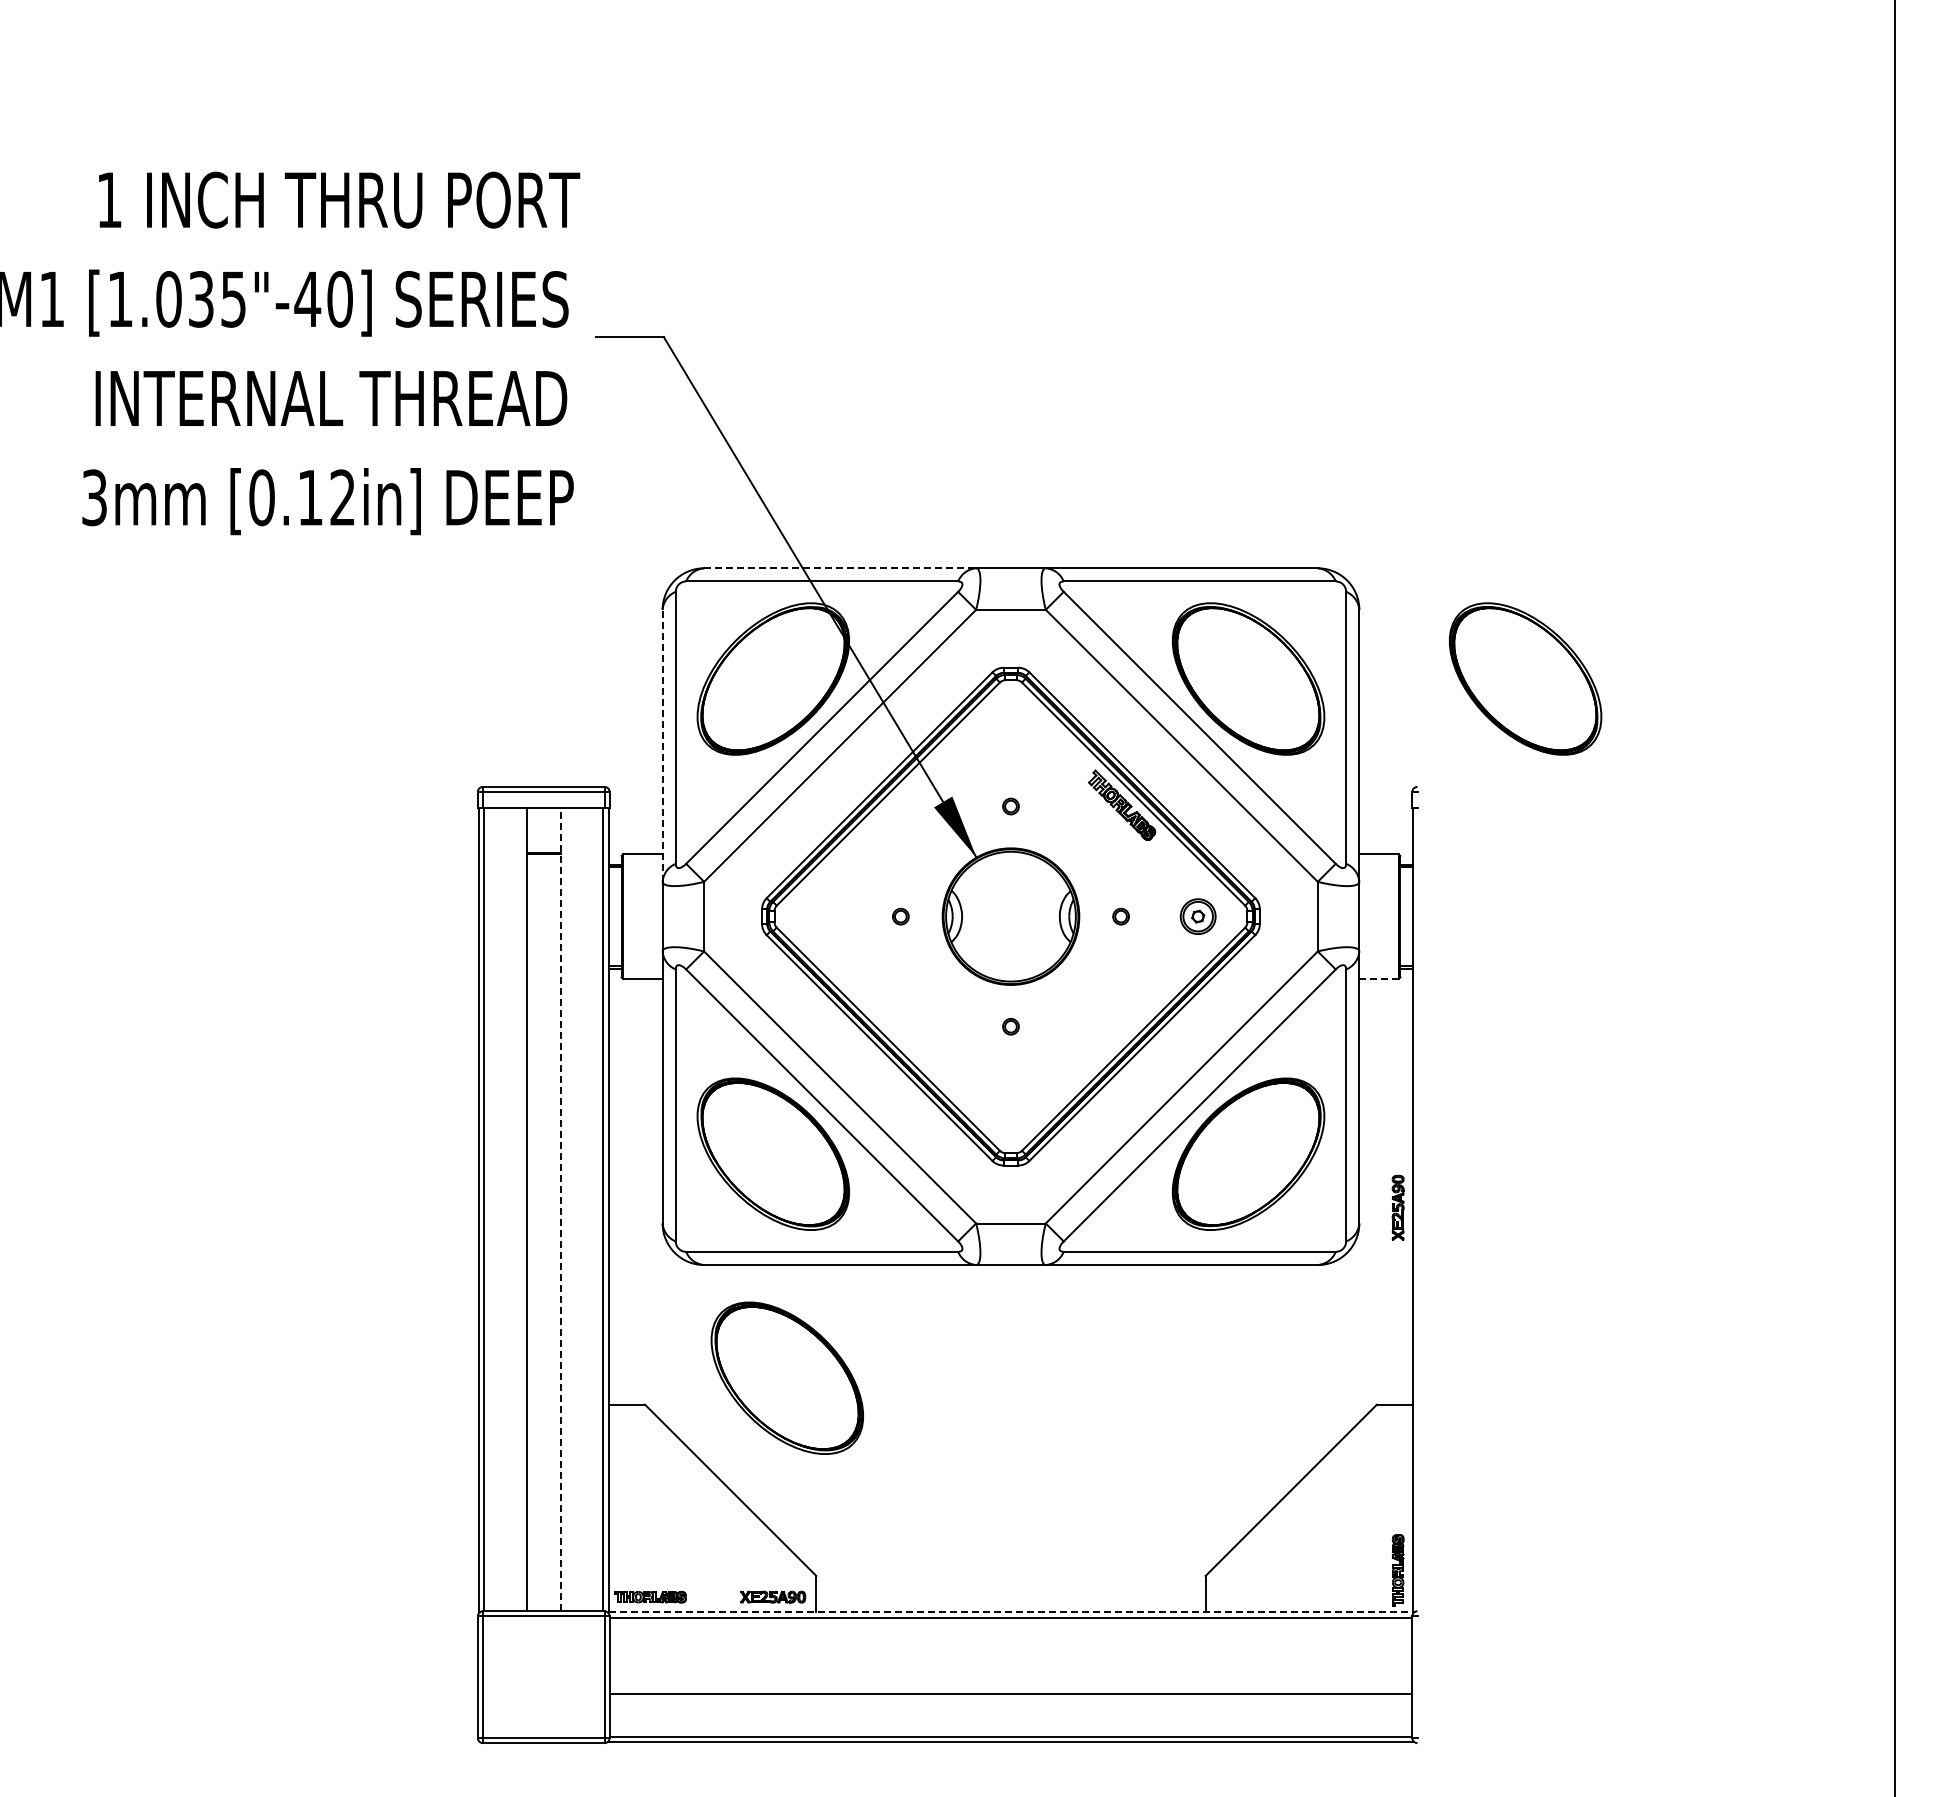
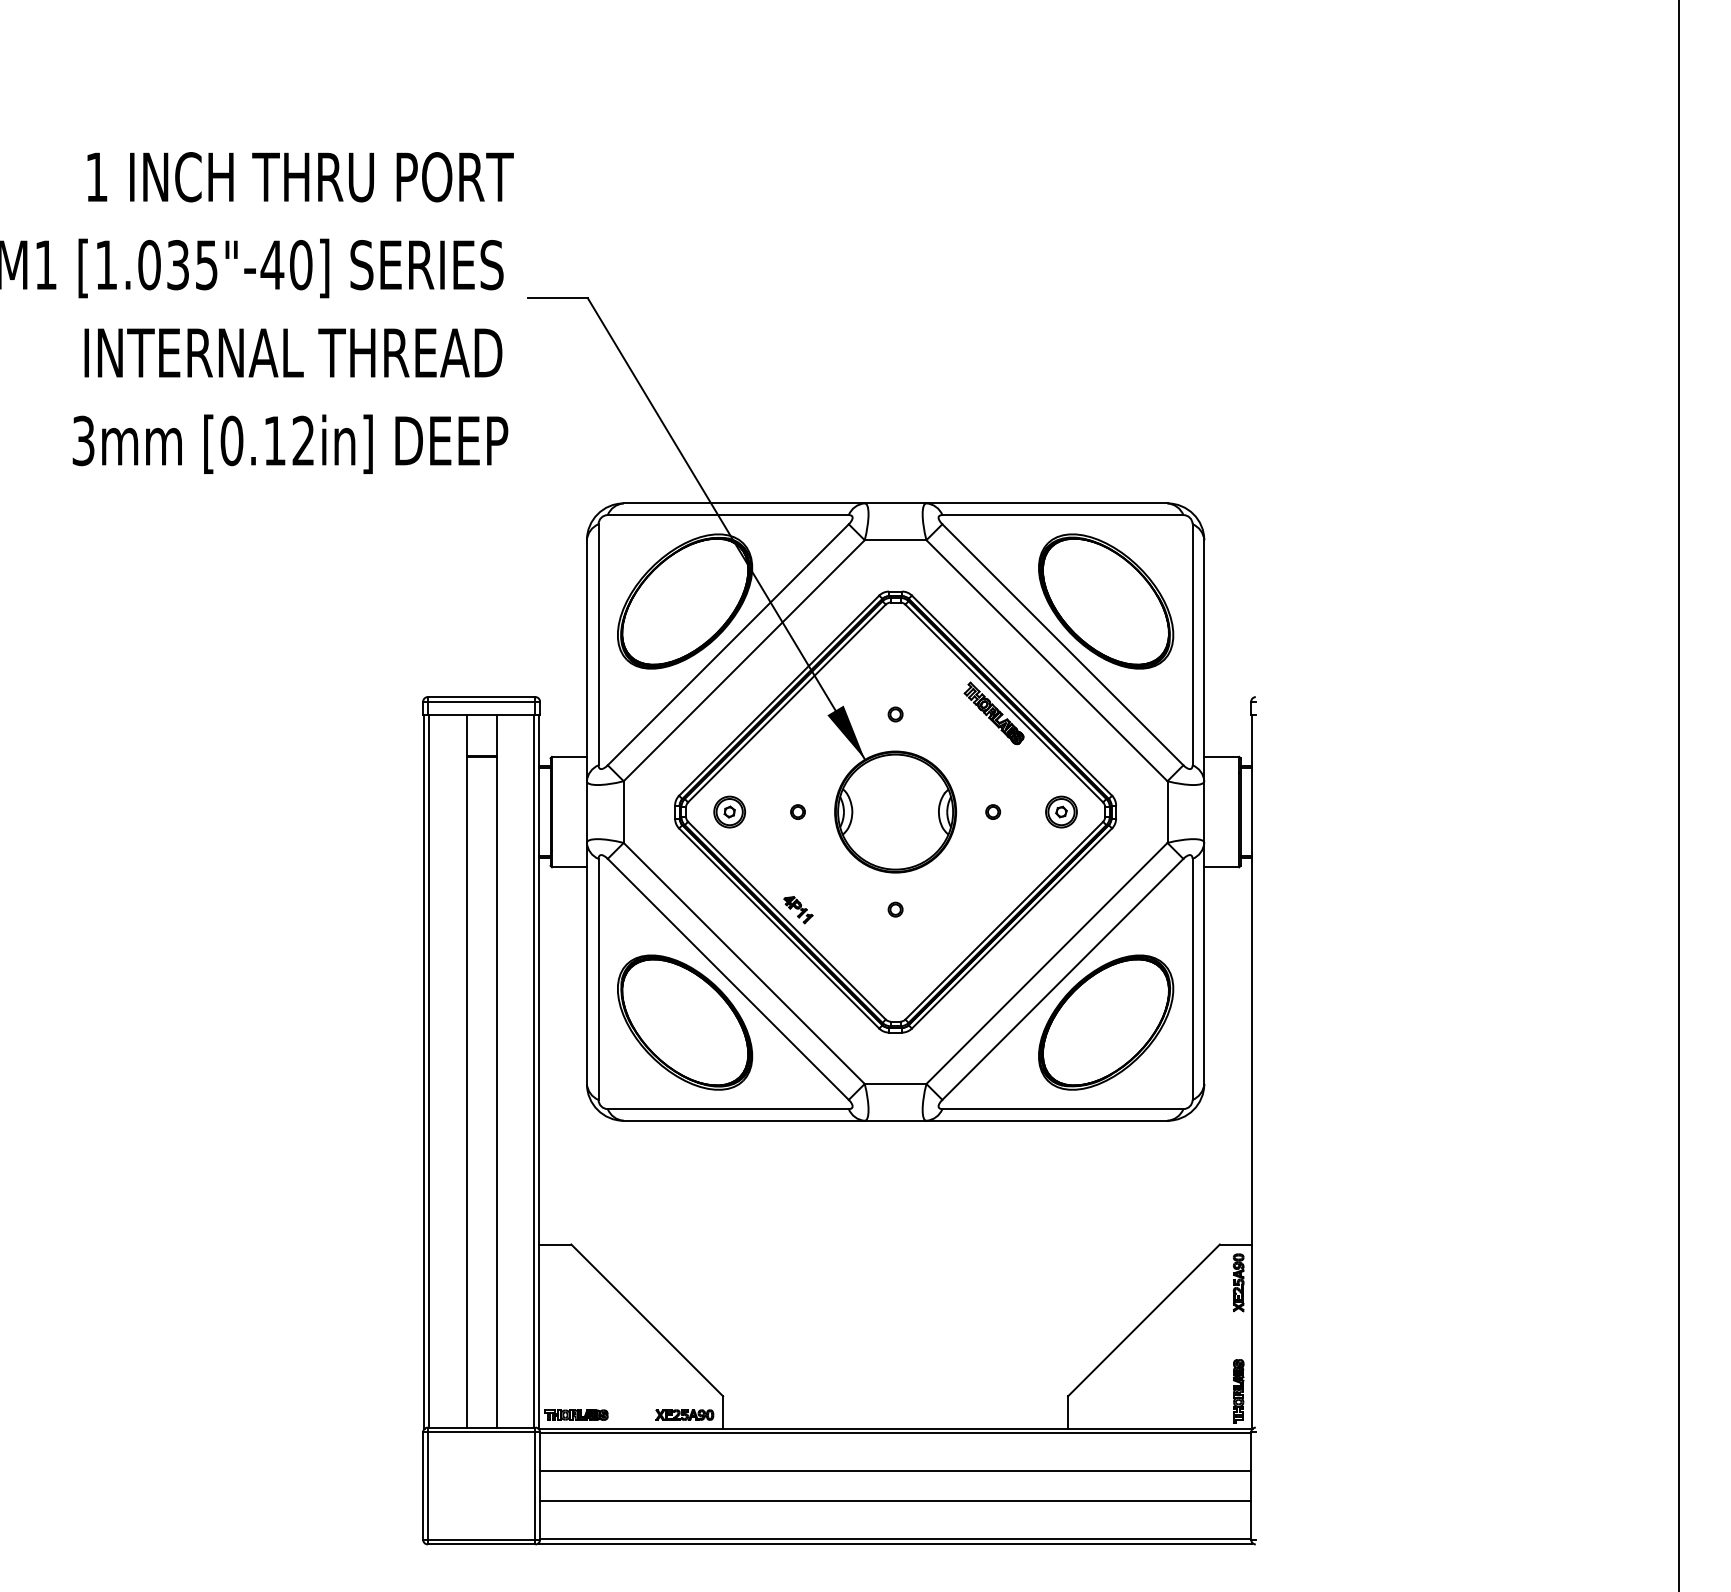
line: (840, 568) -> (744, 503), dashed -> solid
part: (1525, 678) -> (1351, 601), removed
line: (662, 745) -> (586, 660), dashed -> solid
part: (823, 916) -> (729, 811), added
line: (1379, 978) -> (1222, 866), dashed -> solid
part: (901, 1027) -> (798, 910), added
part: (1397, 1207) -> (1238, 1282), moved
line: (560, 1209) -> (496, 1071), dashed -> solid
part: (786, 1377) -> (696, 1220), removed
line: (1011, 1612) -> (896, 1428), dashed -> solid
line: (1010, 1660) -> (895, 1471), added

